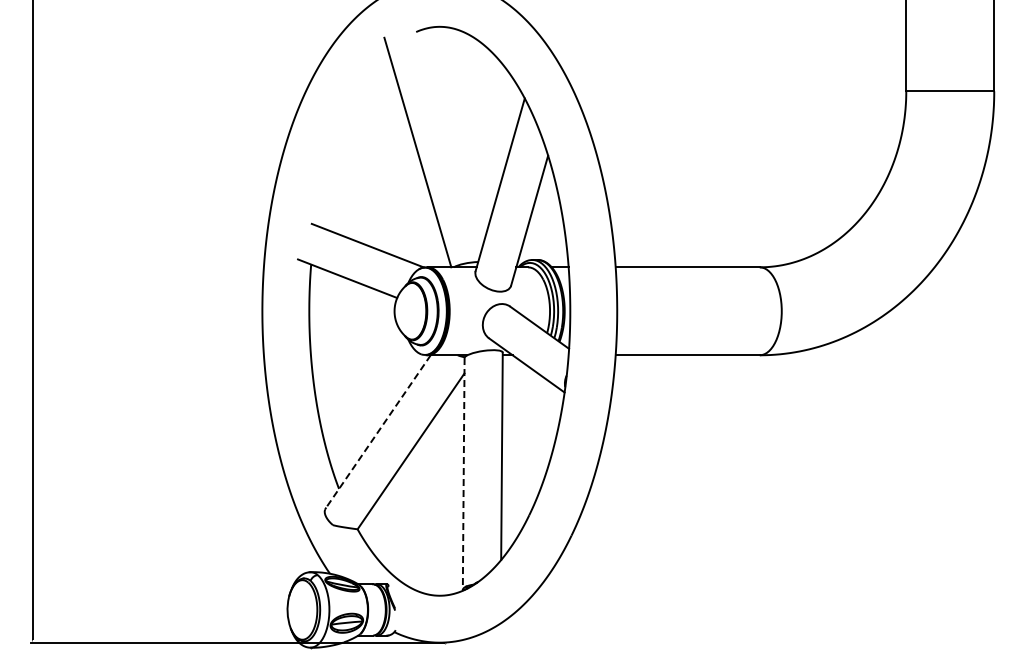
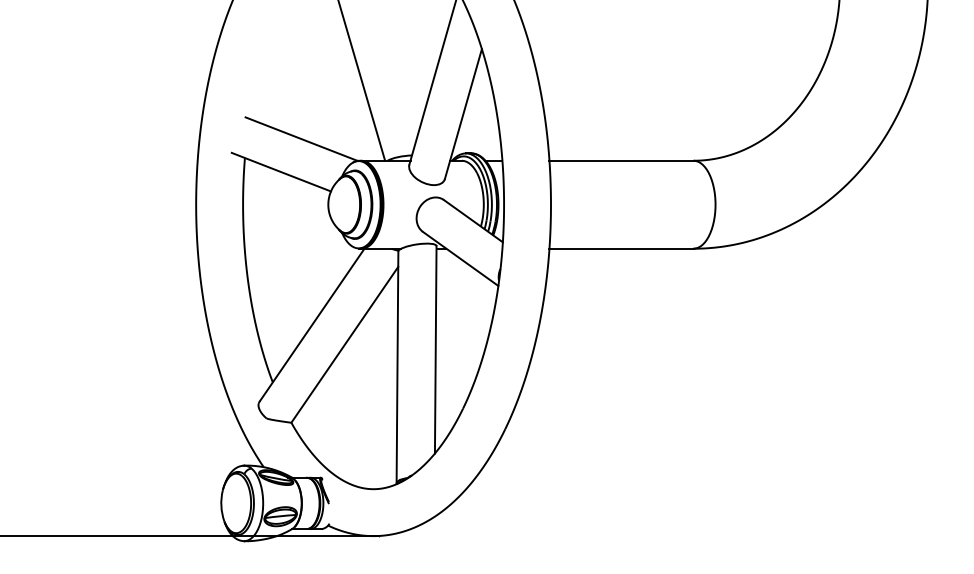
line: (378, 431) -> (312, 324), dashed -> solid
line: (463, 474) -> (397, 367), dashed -> solid

